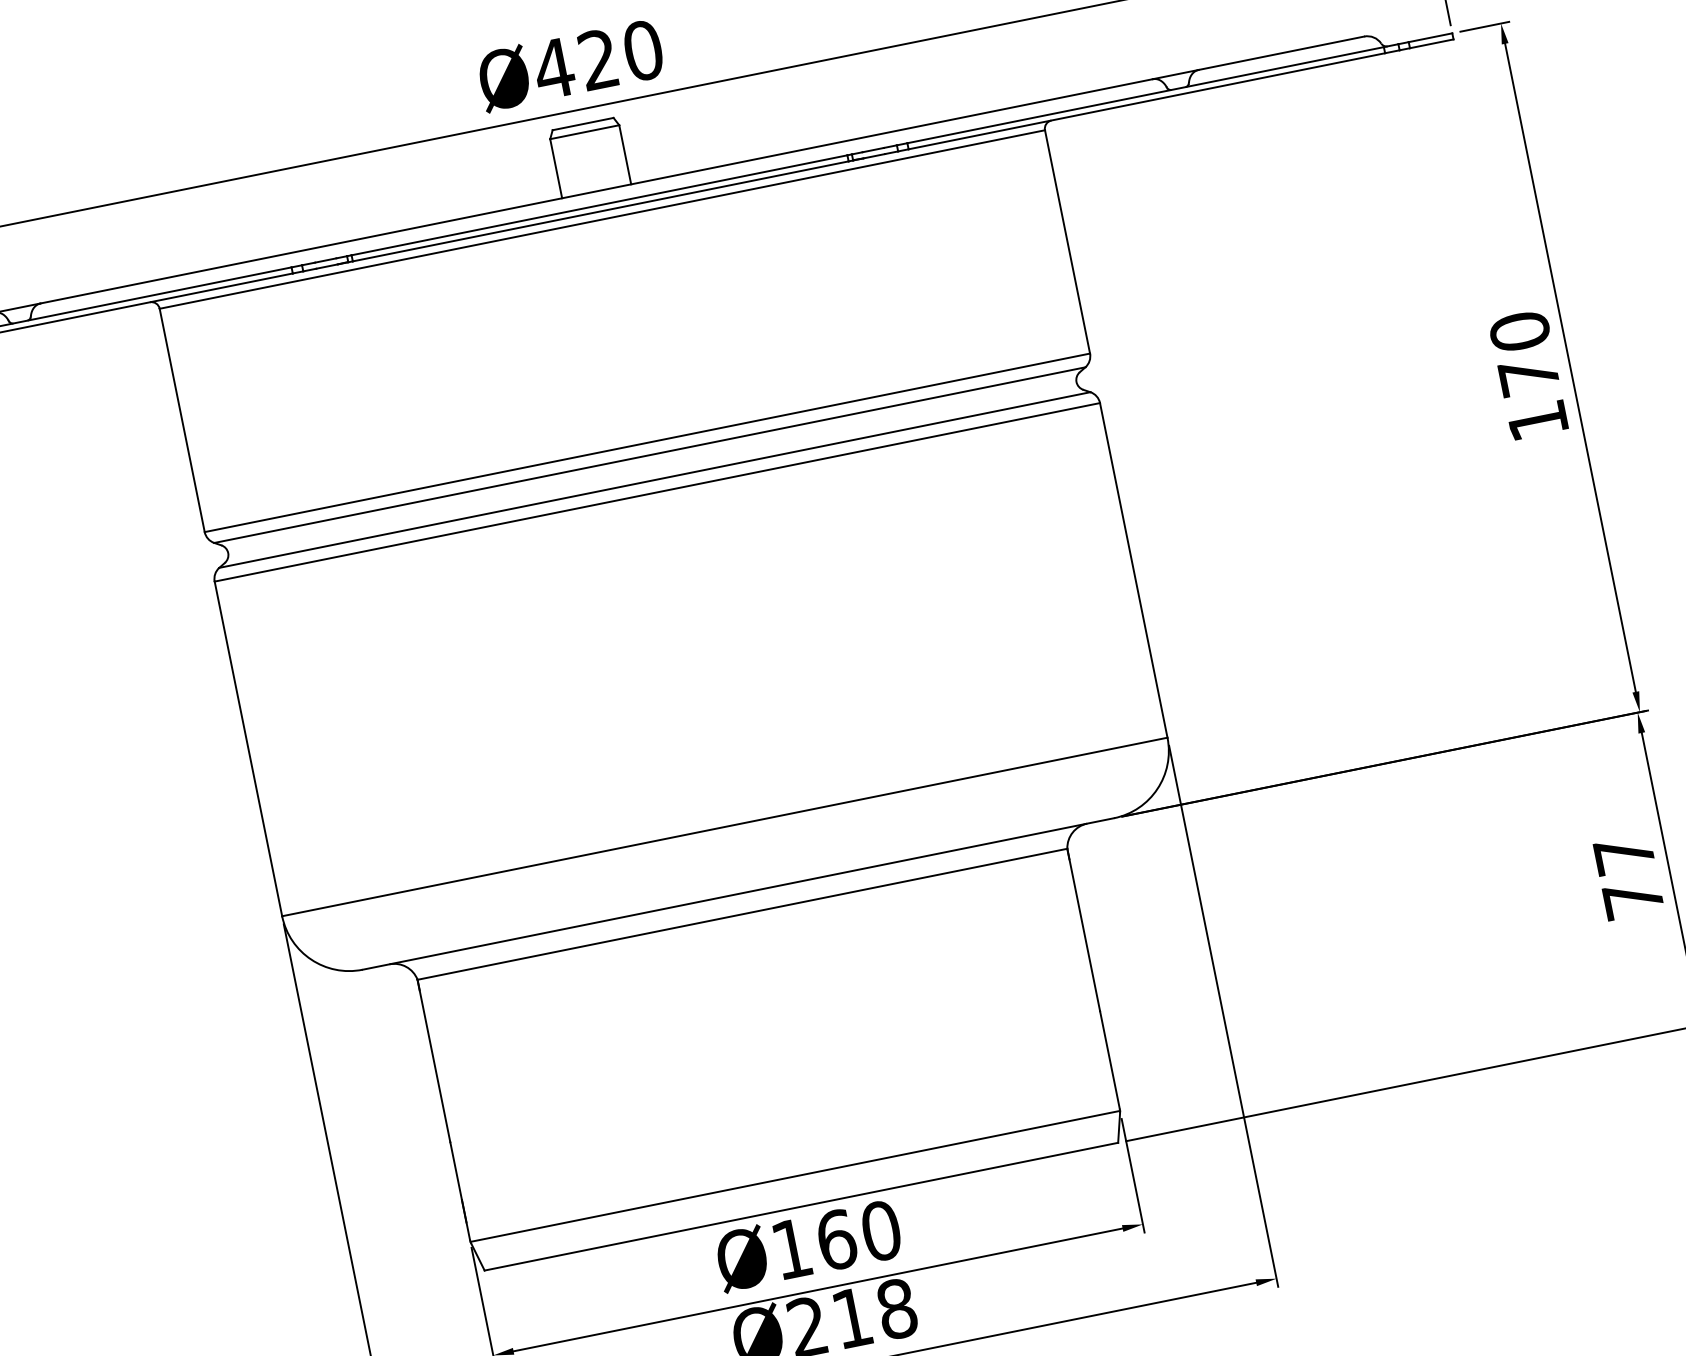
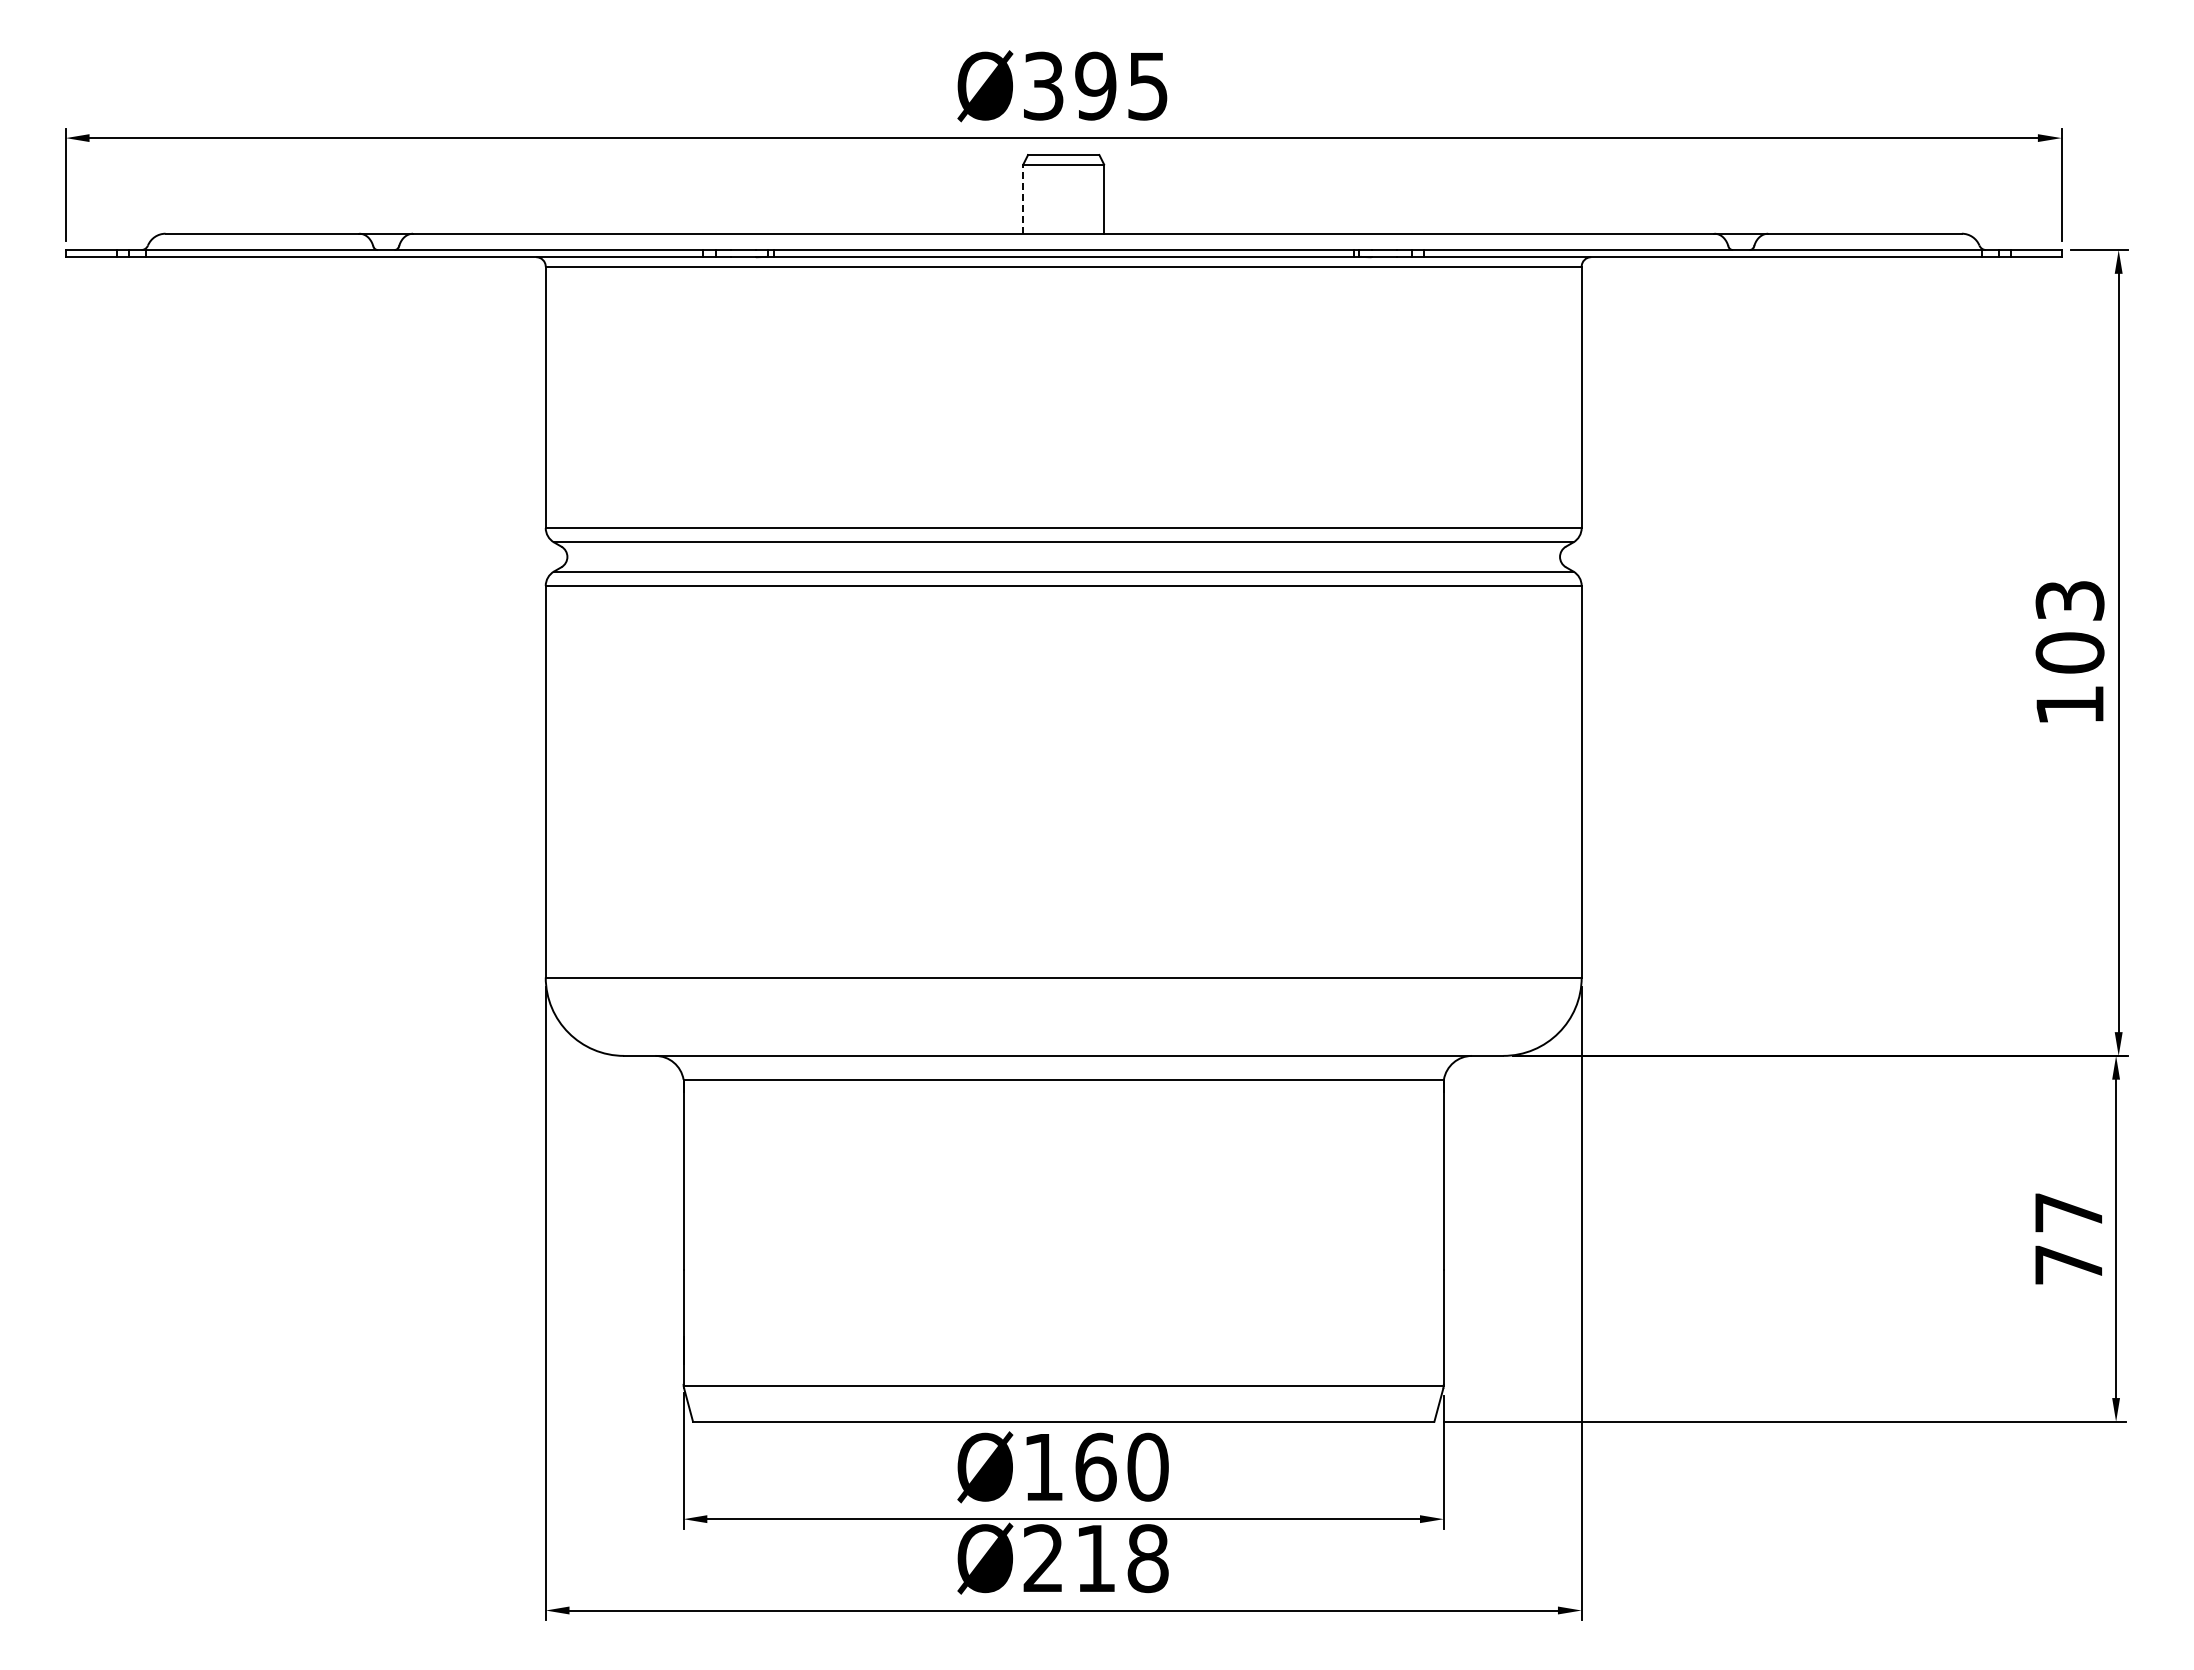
text: (597, 59) -> (1094, 85), Ø420 -> Ø395
line: (556, 169) -> (1023, 199), solid -> dashed
text: (1523, 353) -> (2069, 626), 170 -> 103

